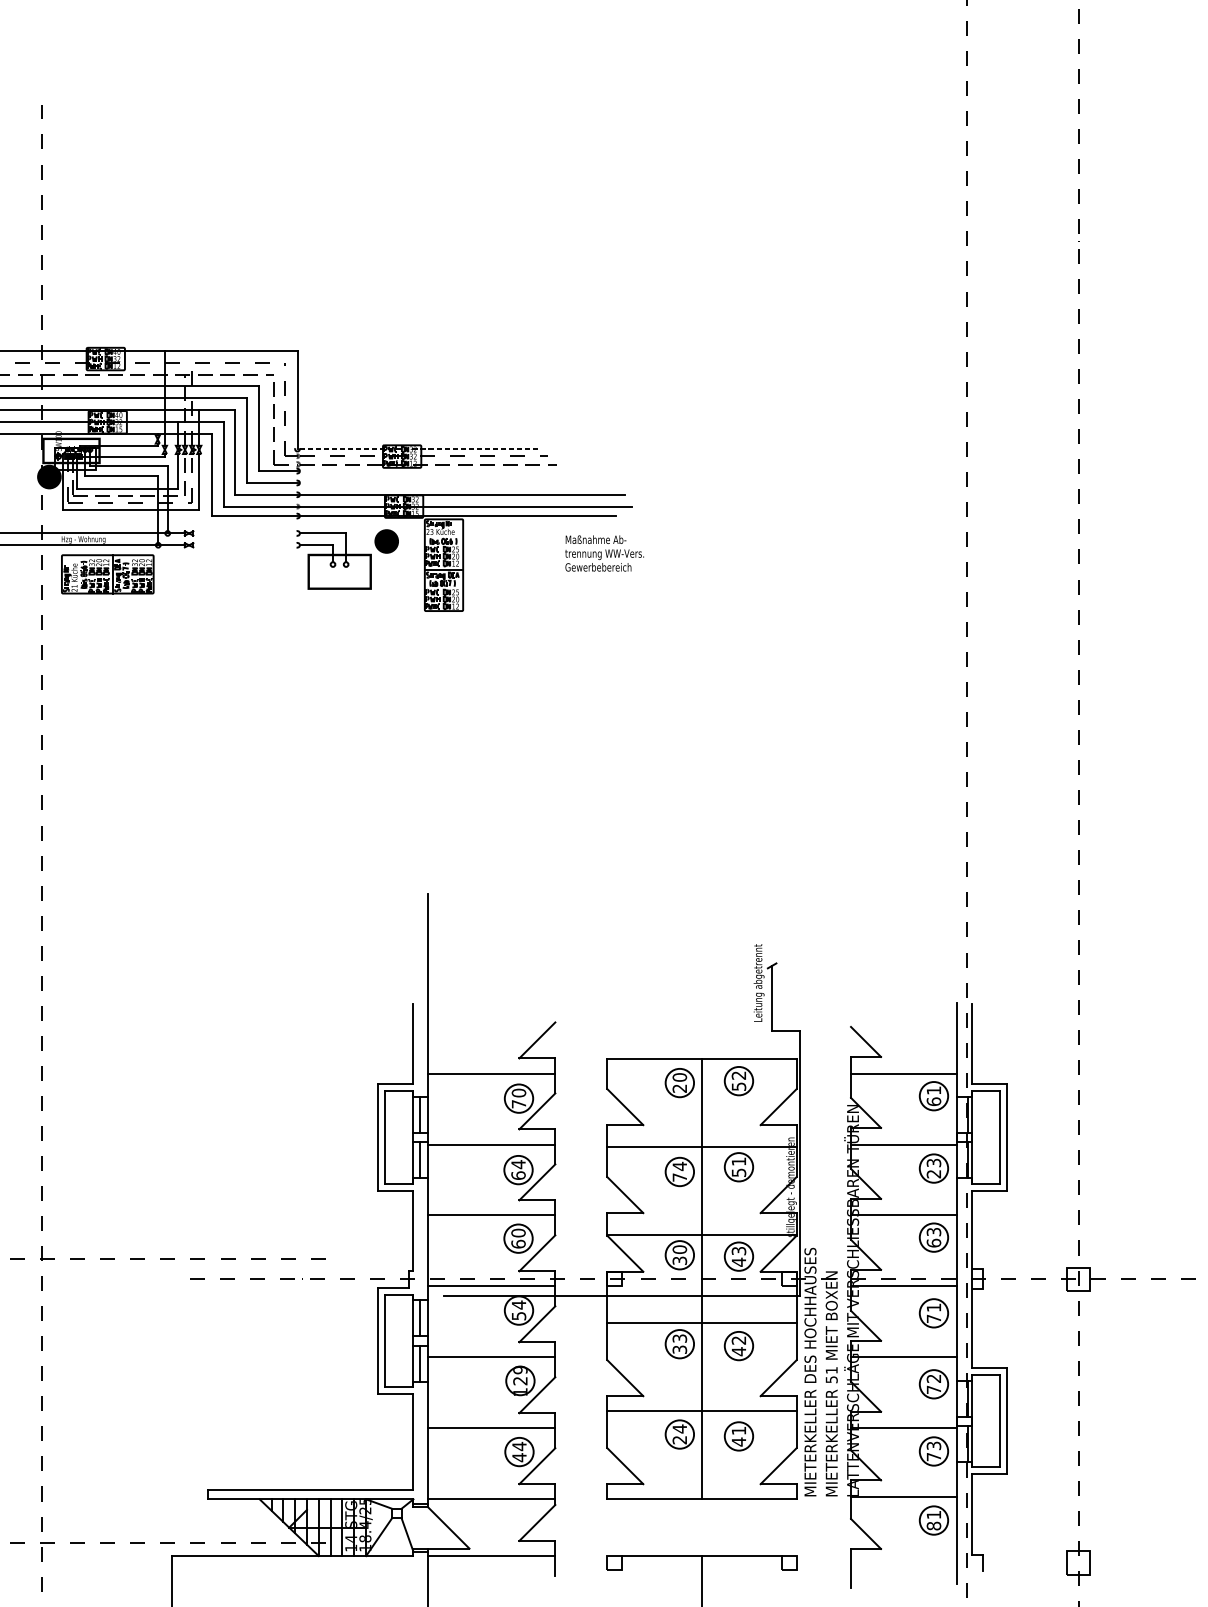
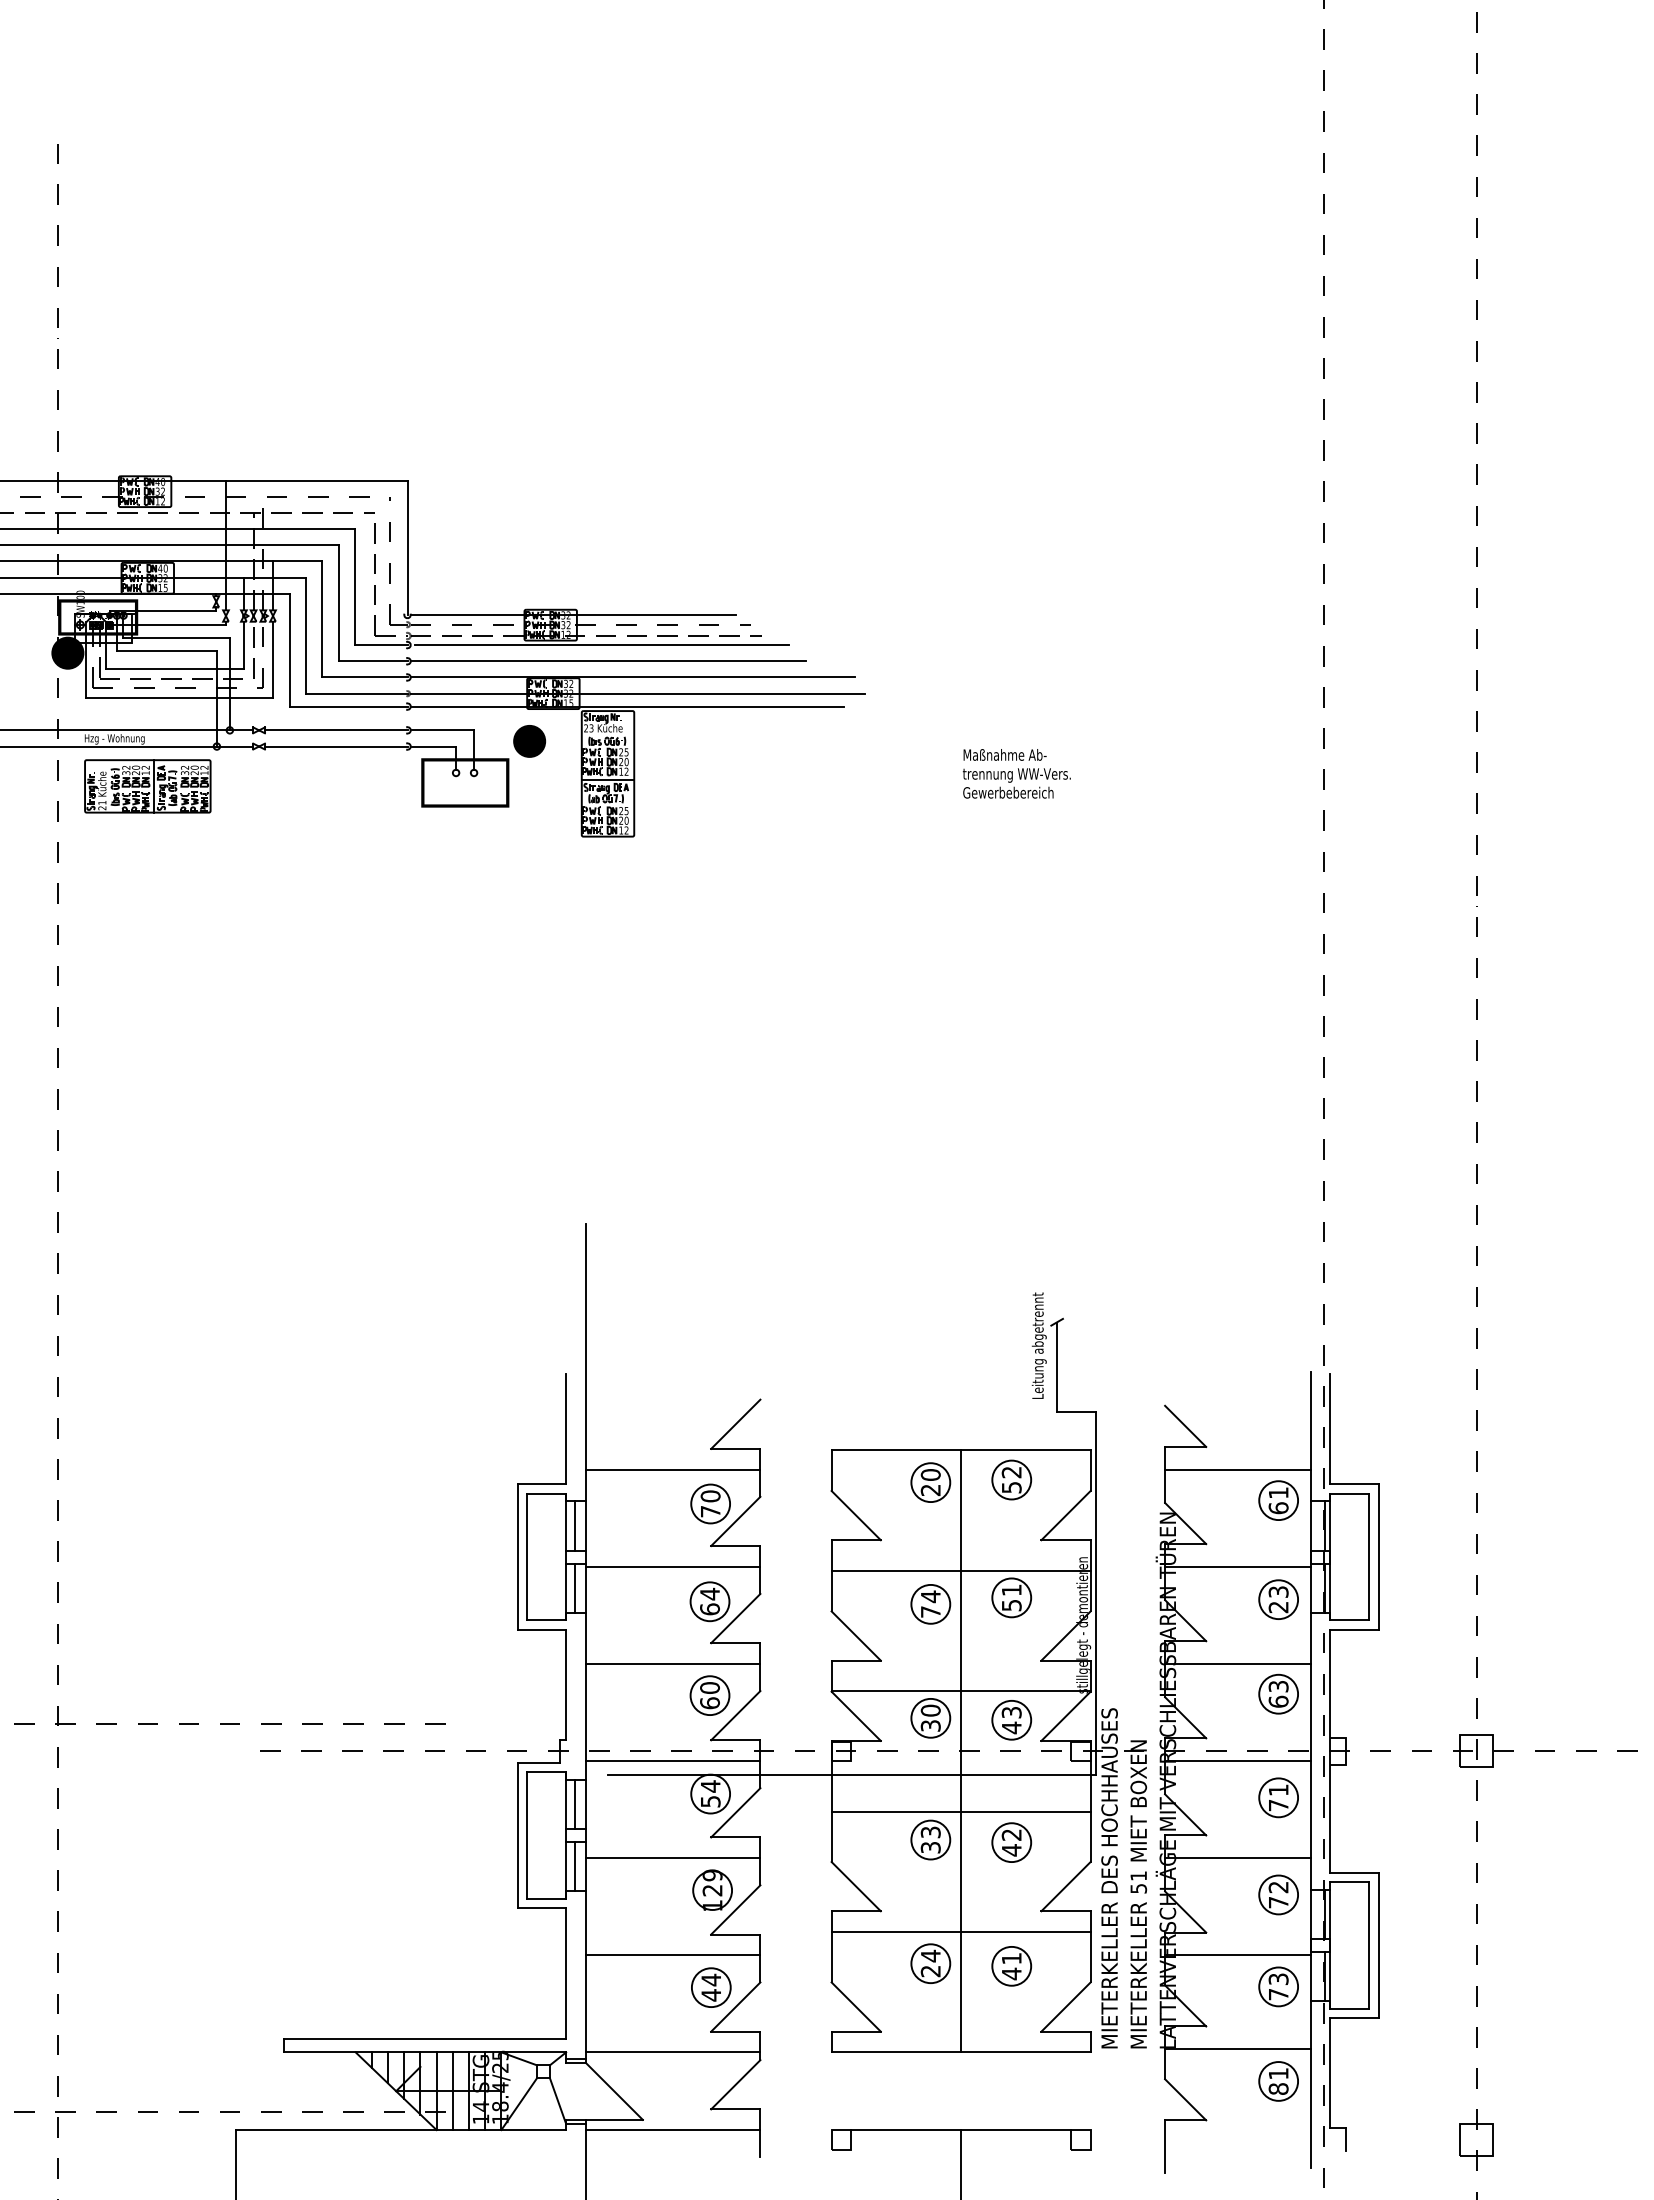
line: (418, 448) -> (573, 614), dashed -> solid
line: (439, 471) -> (602, 645), added
line: (443, 483) -> (607, 661), added
line: (244, 533) -> (335, 730), added
line: (244, 545) -> (335, 746), added
text: (604, 553) -> (1016, 773), moved

